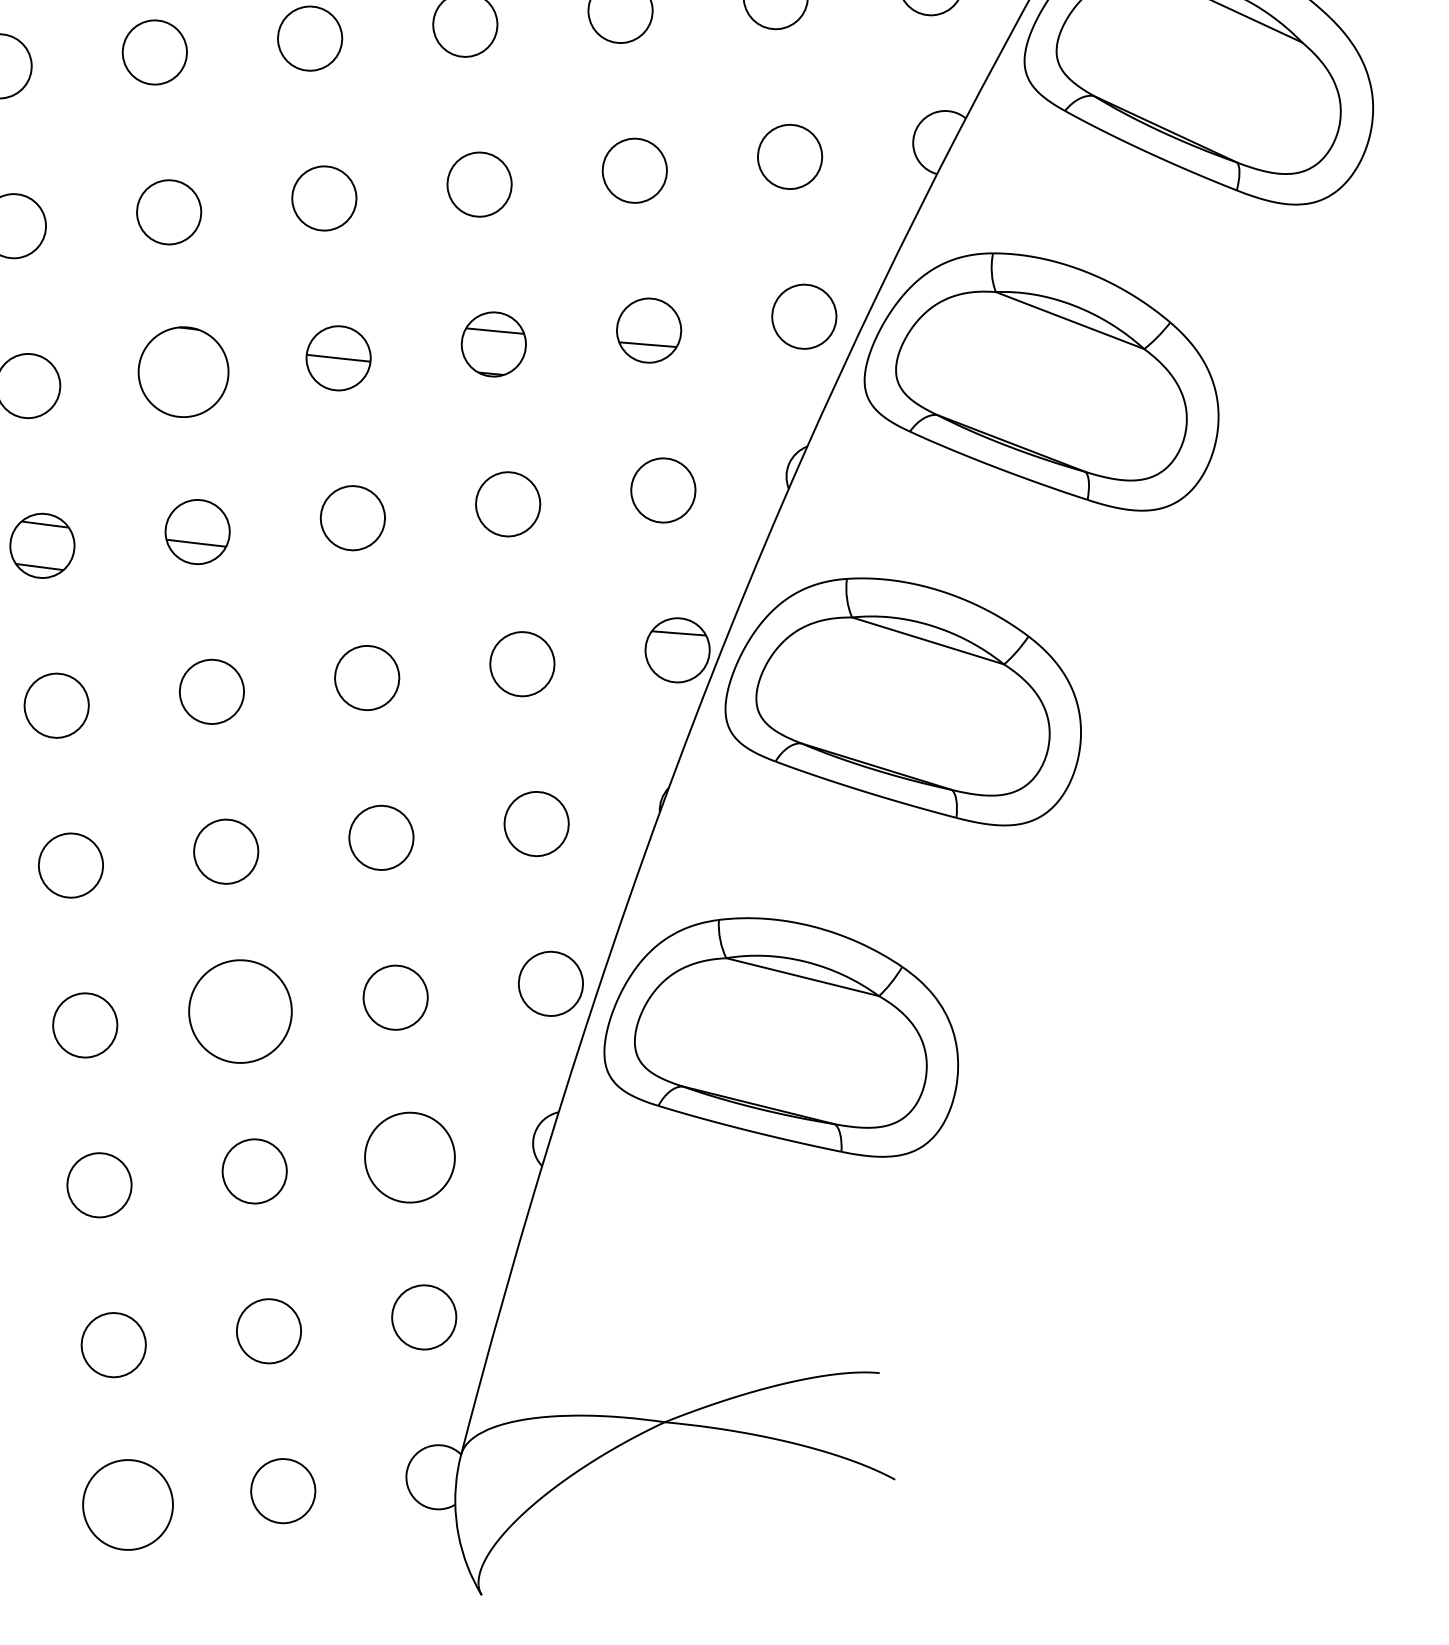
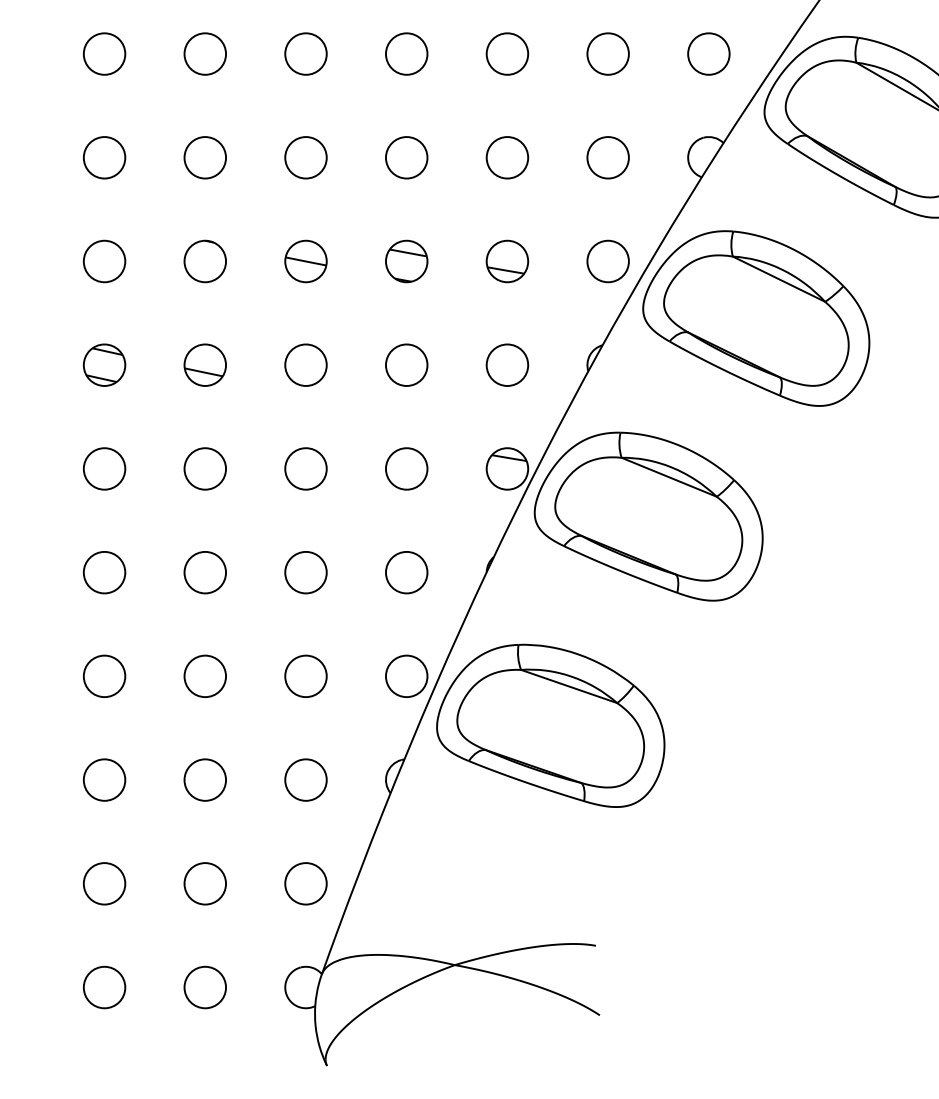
part: (182, 372) -> (204, 261), size x0.71
circle: (240, 1011) -> (205, 676), size x0.62
circle: (409, 1156) -> (305, 779), size x0.71
circle: (127, 1504) -> (104, 987), size x0.71

